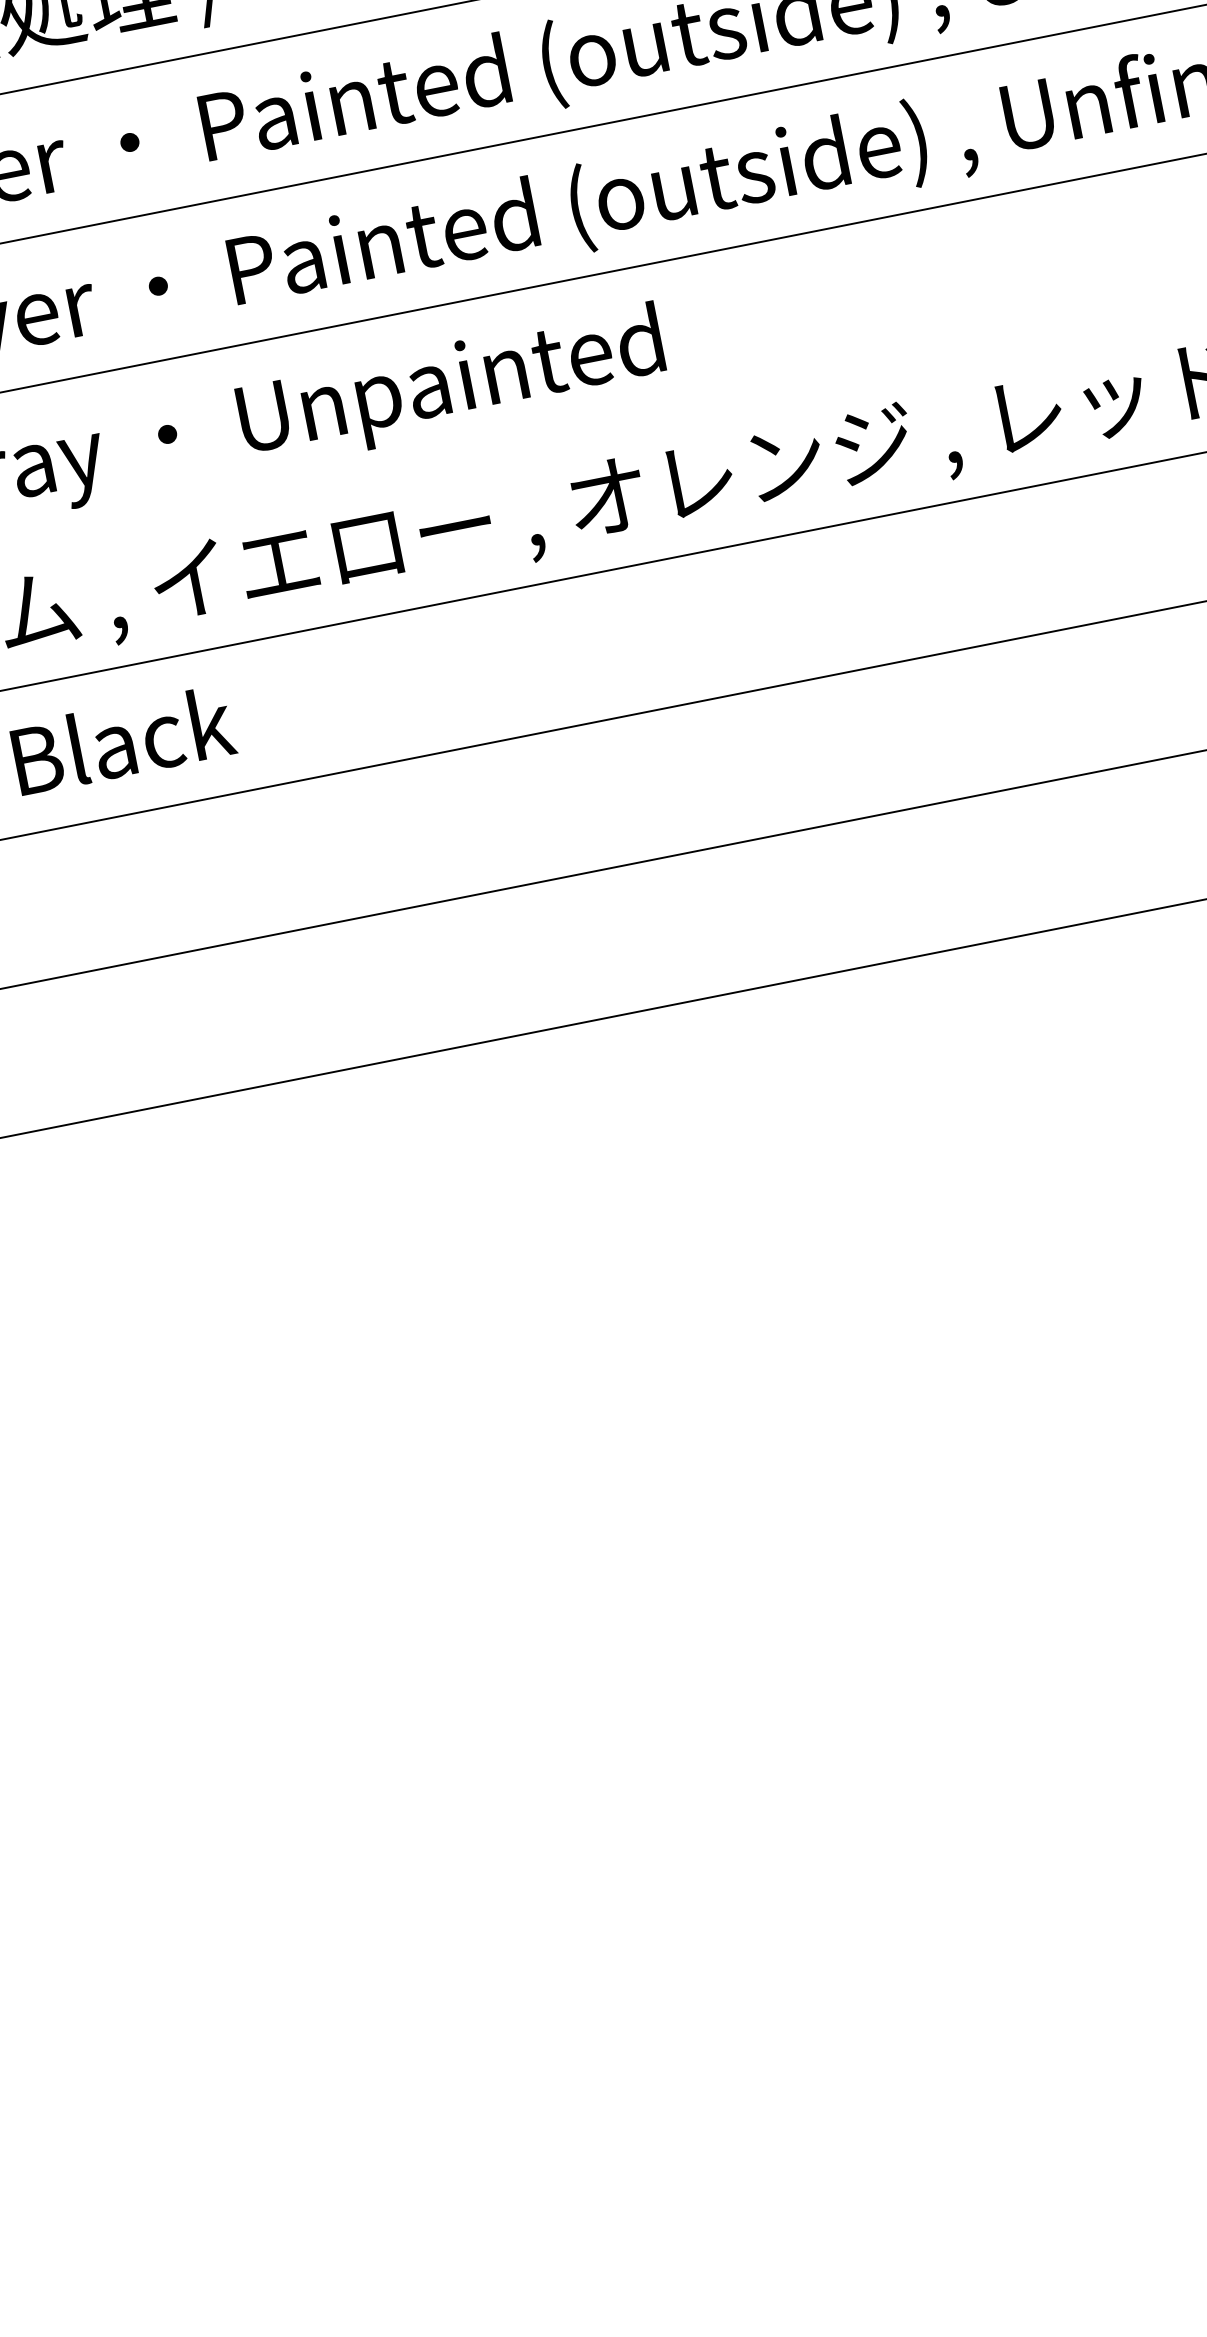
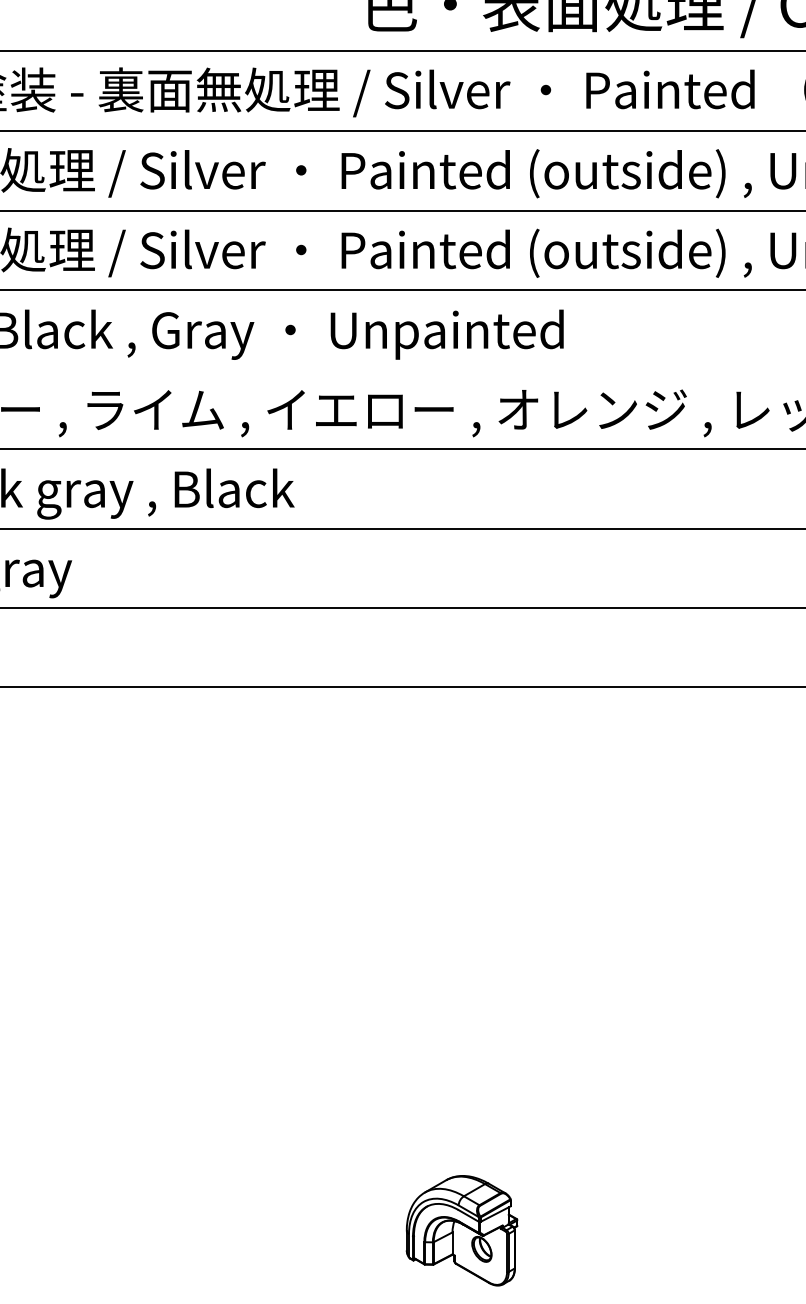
part: (797, 1998) -> (461, 1230), added

